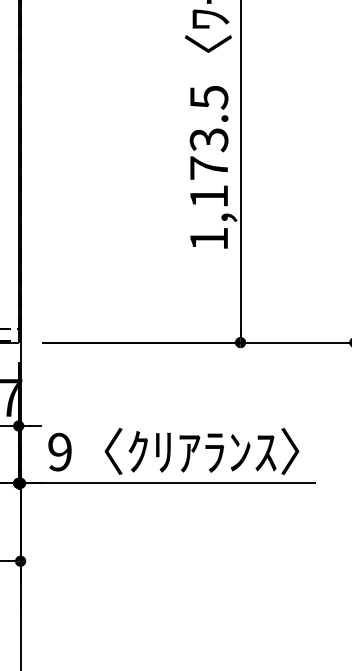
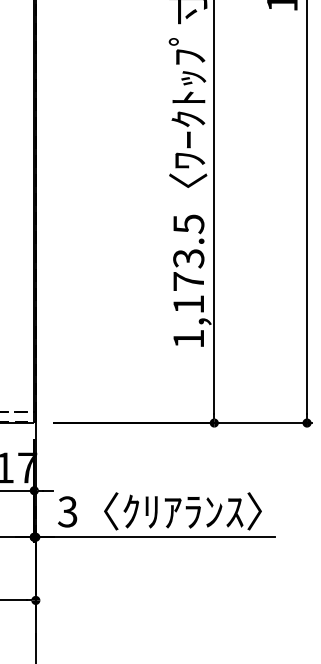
text: (59, 451) -> (67, 511), 9 -> 3

